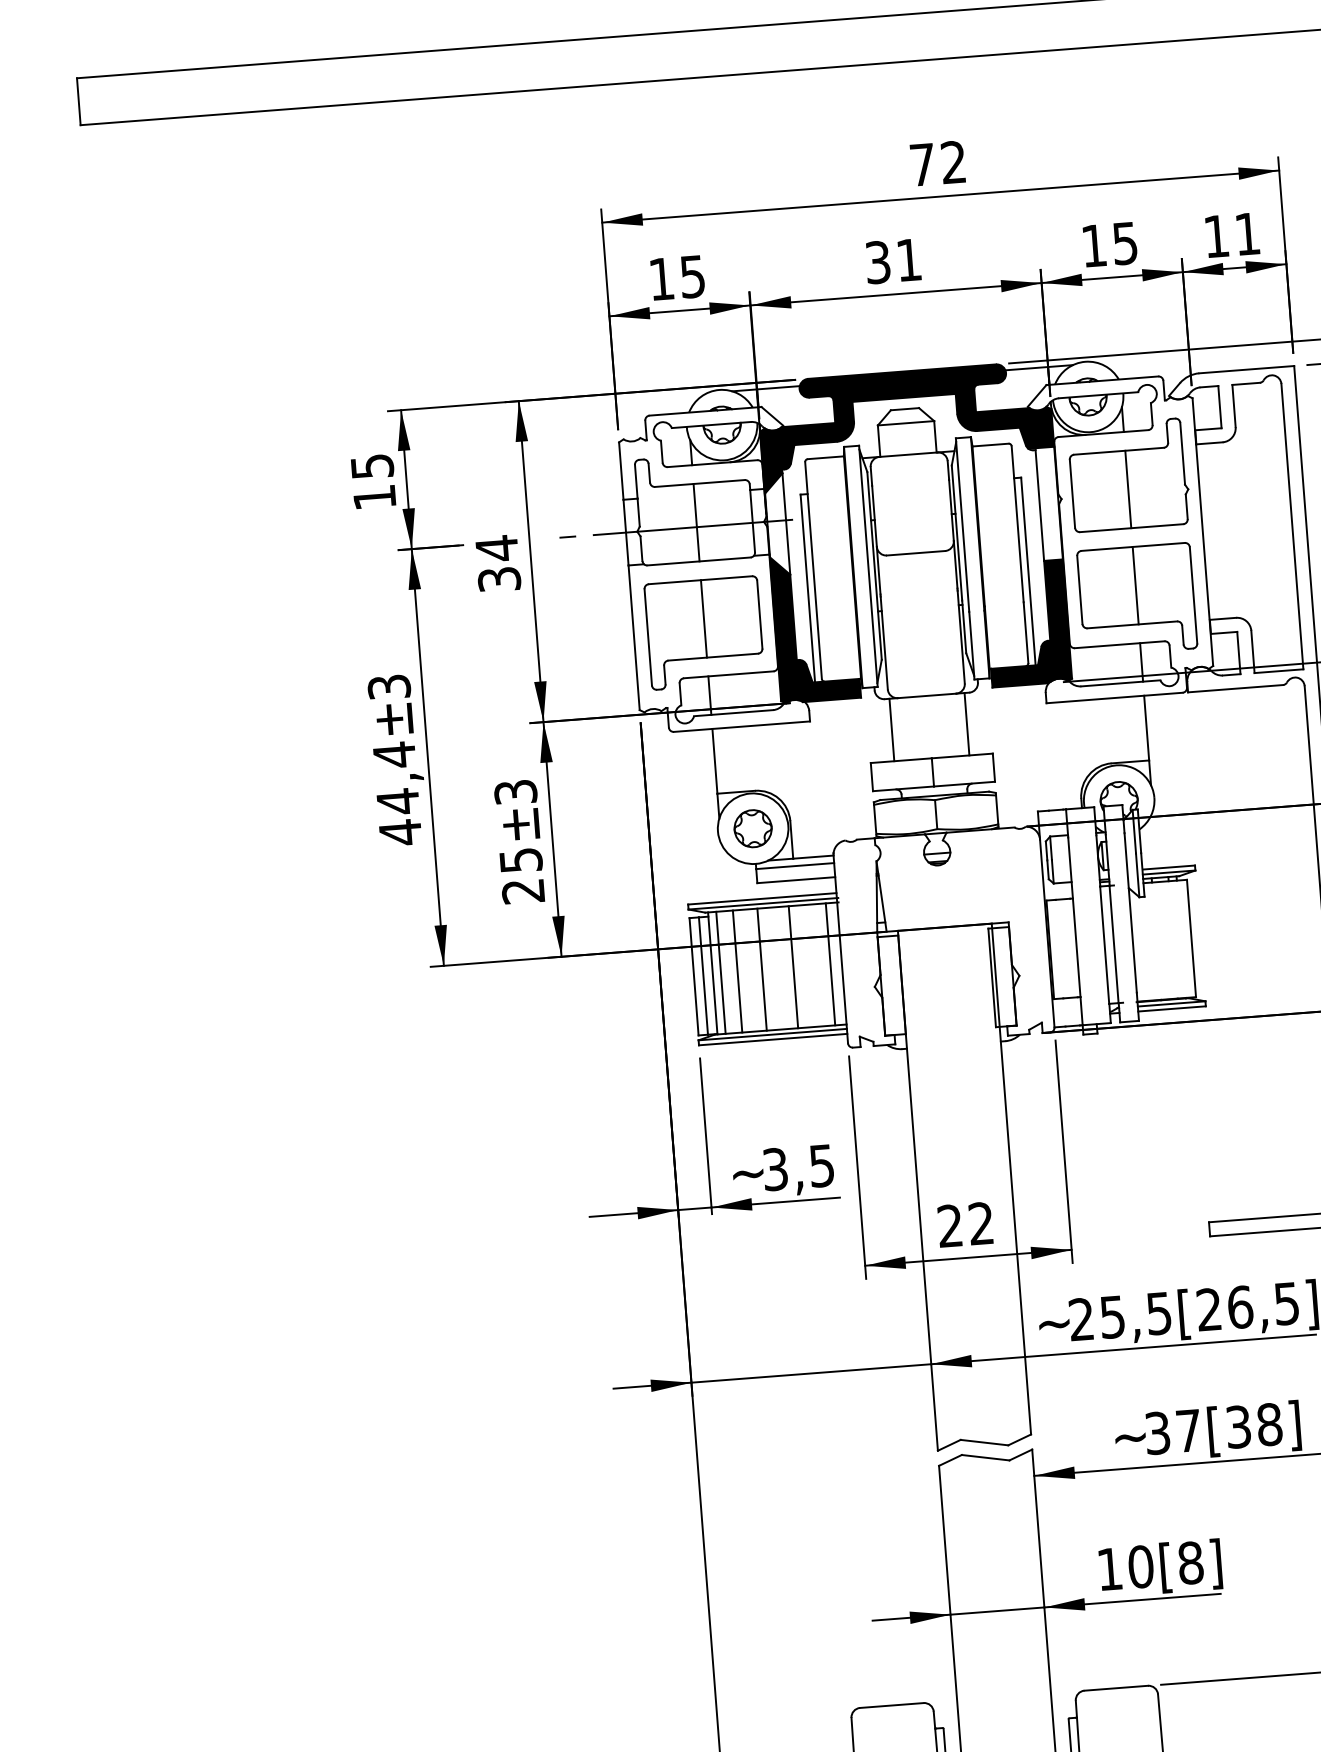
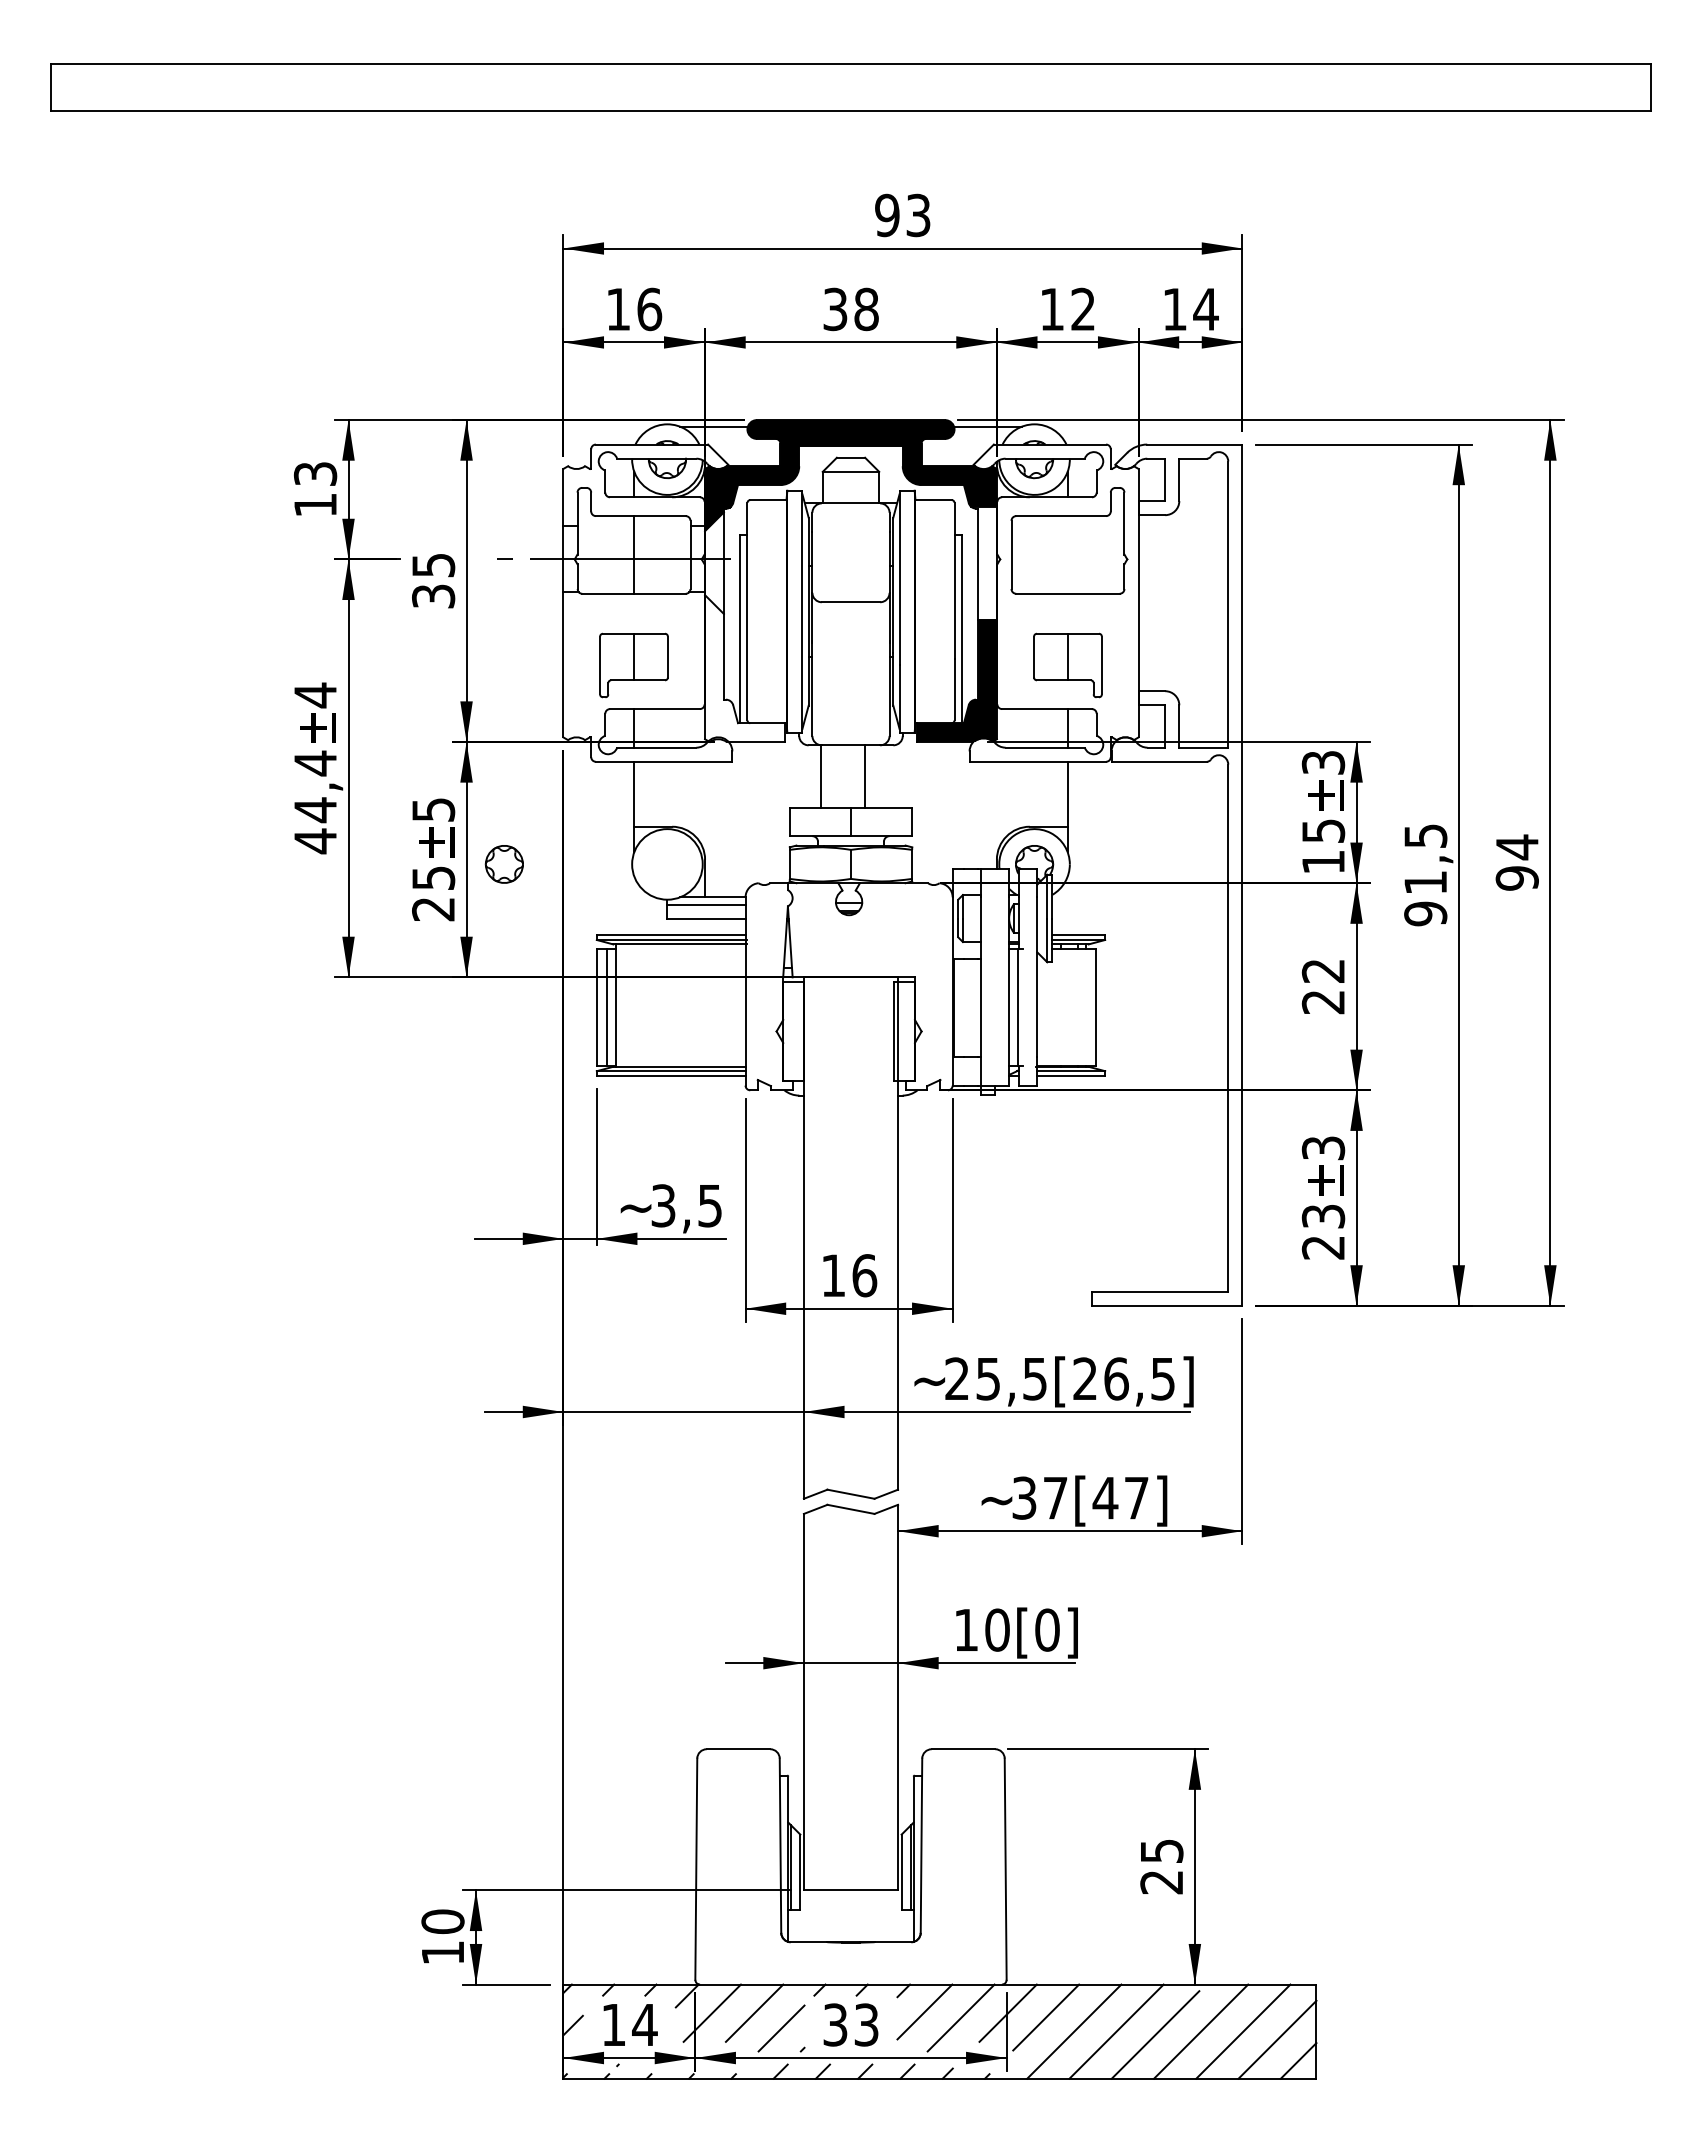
text: (937, 163) -> (902, 215), 72 -> 93
text: (1247, 234) -> (1205, 309), 11 -> 14
text: (1124, 243) -> (1082, 309), 15 -> 12
text: (909, 260) -> (866, 309), 31 -> 38
text: (692, 276) -> (649, 309), 15 -> 16
text: (371, 466) -> (314, 473), 15 -> 13
line: (1128, 489) -> (1067, 554), removed
text: (496, 548) -> (433, 565), 34 -> 35
part: (1136, 599) -> (1067, 665), size x0.6
fill: (815, 627) -> (745, 668), removed
part: (704, 633) -> (633, 665), size x0.6
text: (389, 687) -> (315, 695), 3 -> 4
line: (966, 724) -> (820, 776), moved
line: (892, 729) -> (865, 776), moved
text: (515, 791) -> (433, 809), 3 -> 5
part: (752, 828) -> (503, 864), moved
line: (830, 964) -> (734, 1005), removed
line: (792, 967) -> (696, 1005), removed
line: (762, 969) -> (665, 1005), removed
line: (737, 971) -> (640, 1005), removed
line: (721, 972) -> (624, 1005), removed
text: (966, 1224) -> (849, 1275), 22 -> 16
text: (1253, 1425) -> (1120, 1497), [38] -> [47]
text: (1190, 1562) -> (1047, 1629), [8] -> [0]

